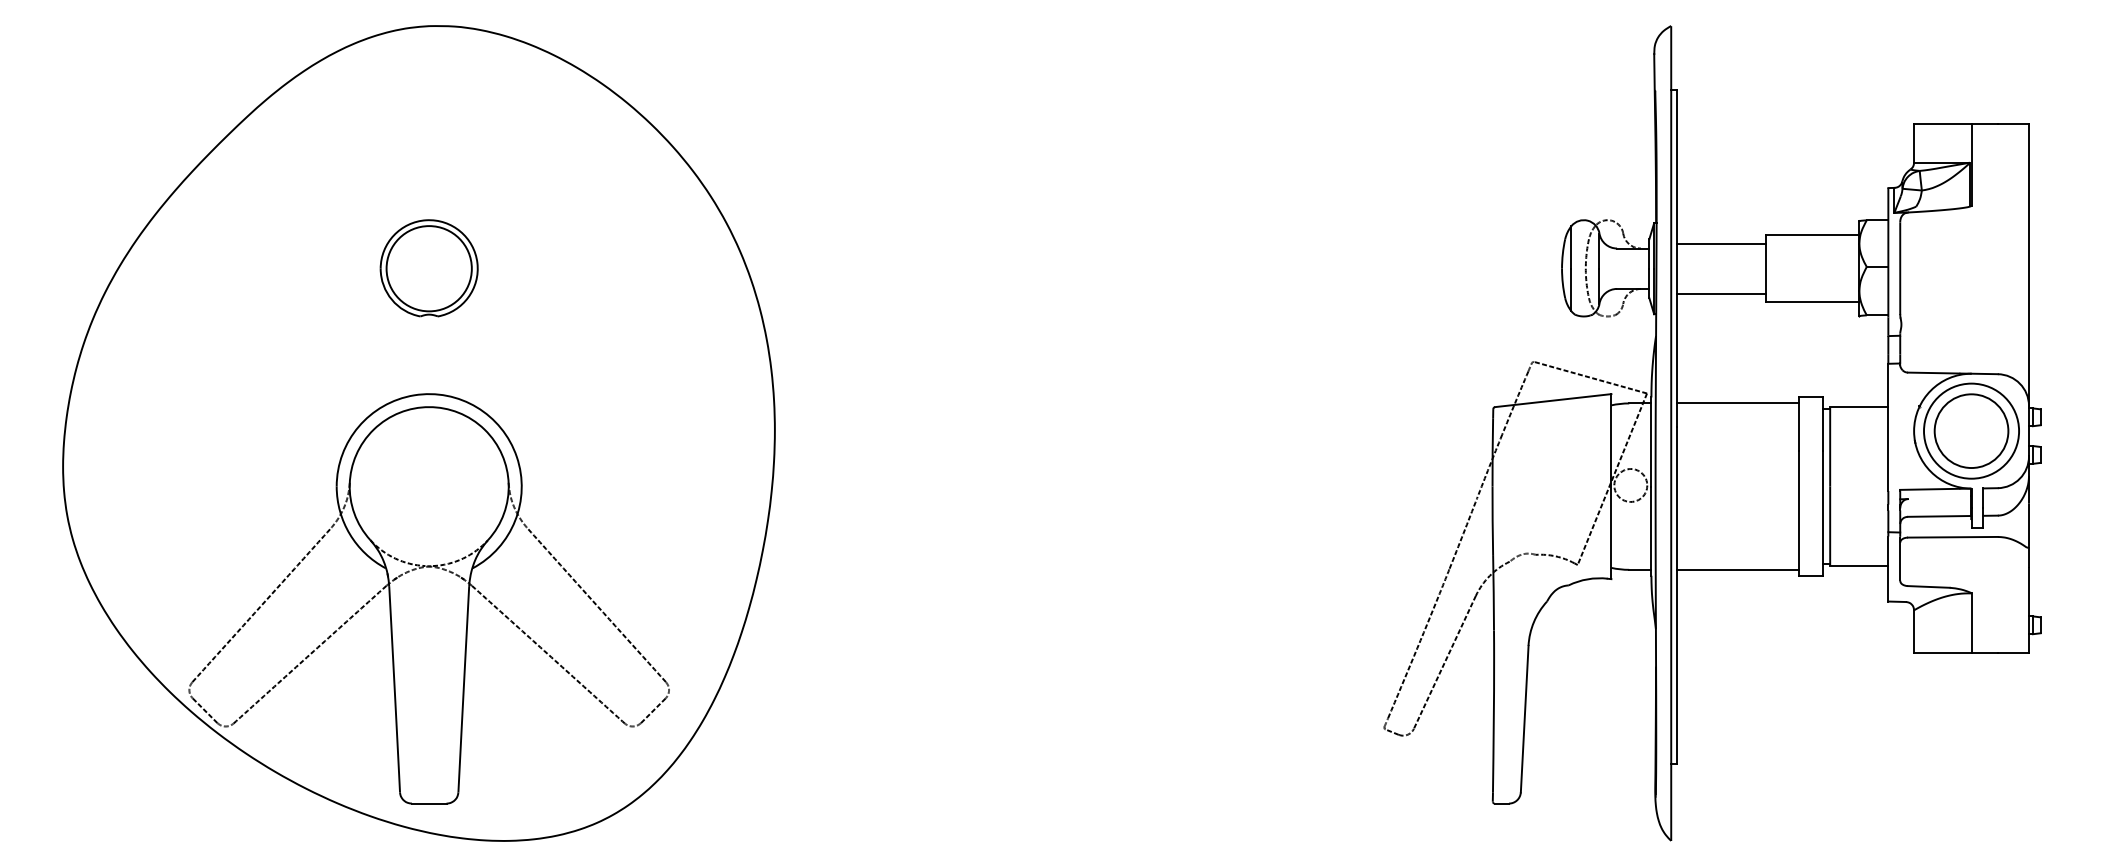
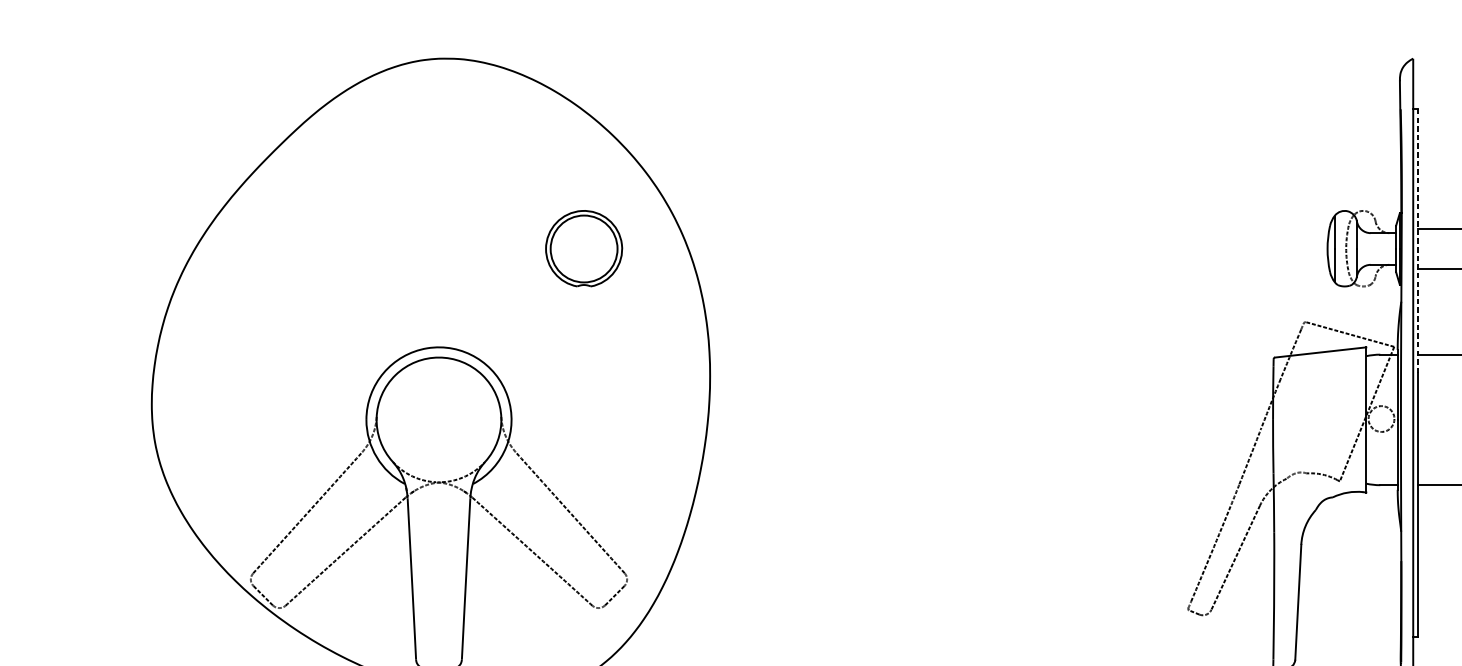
line: (1677, 258) -> (1418, 240), solid -> dashed
part: (428, 268) -> (583, 248), moved

